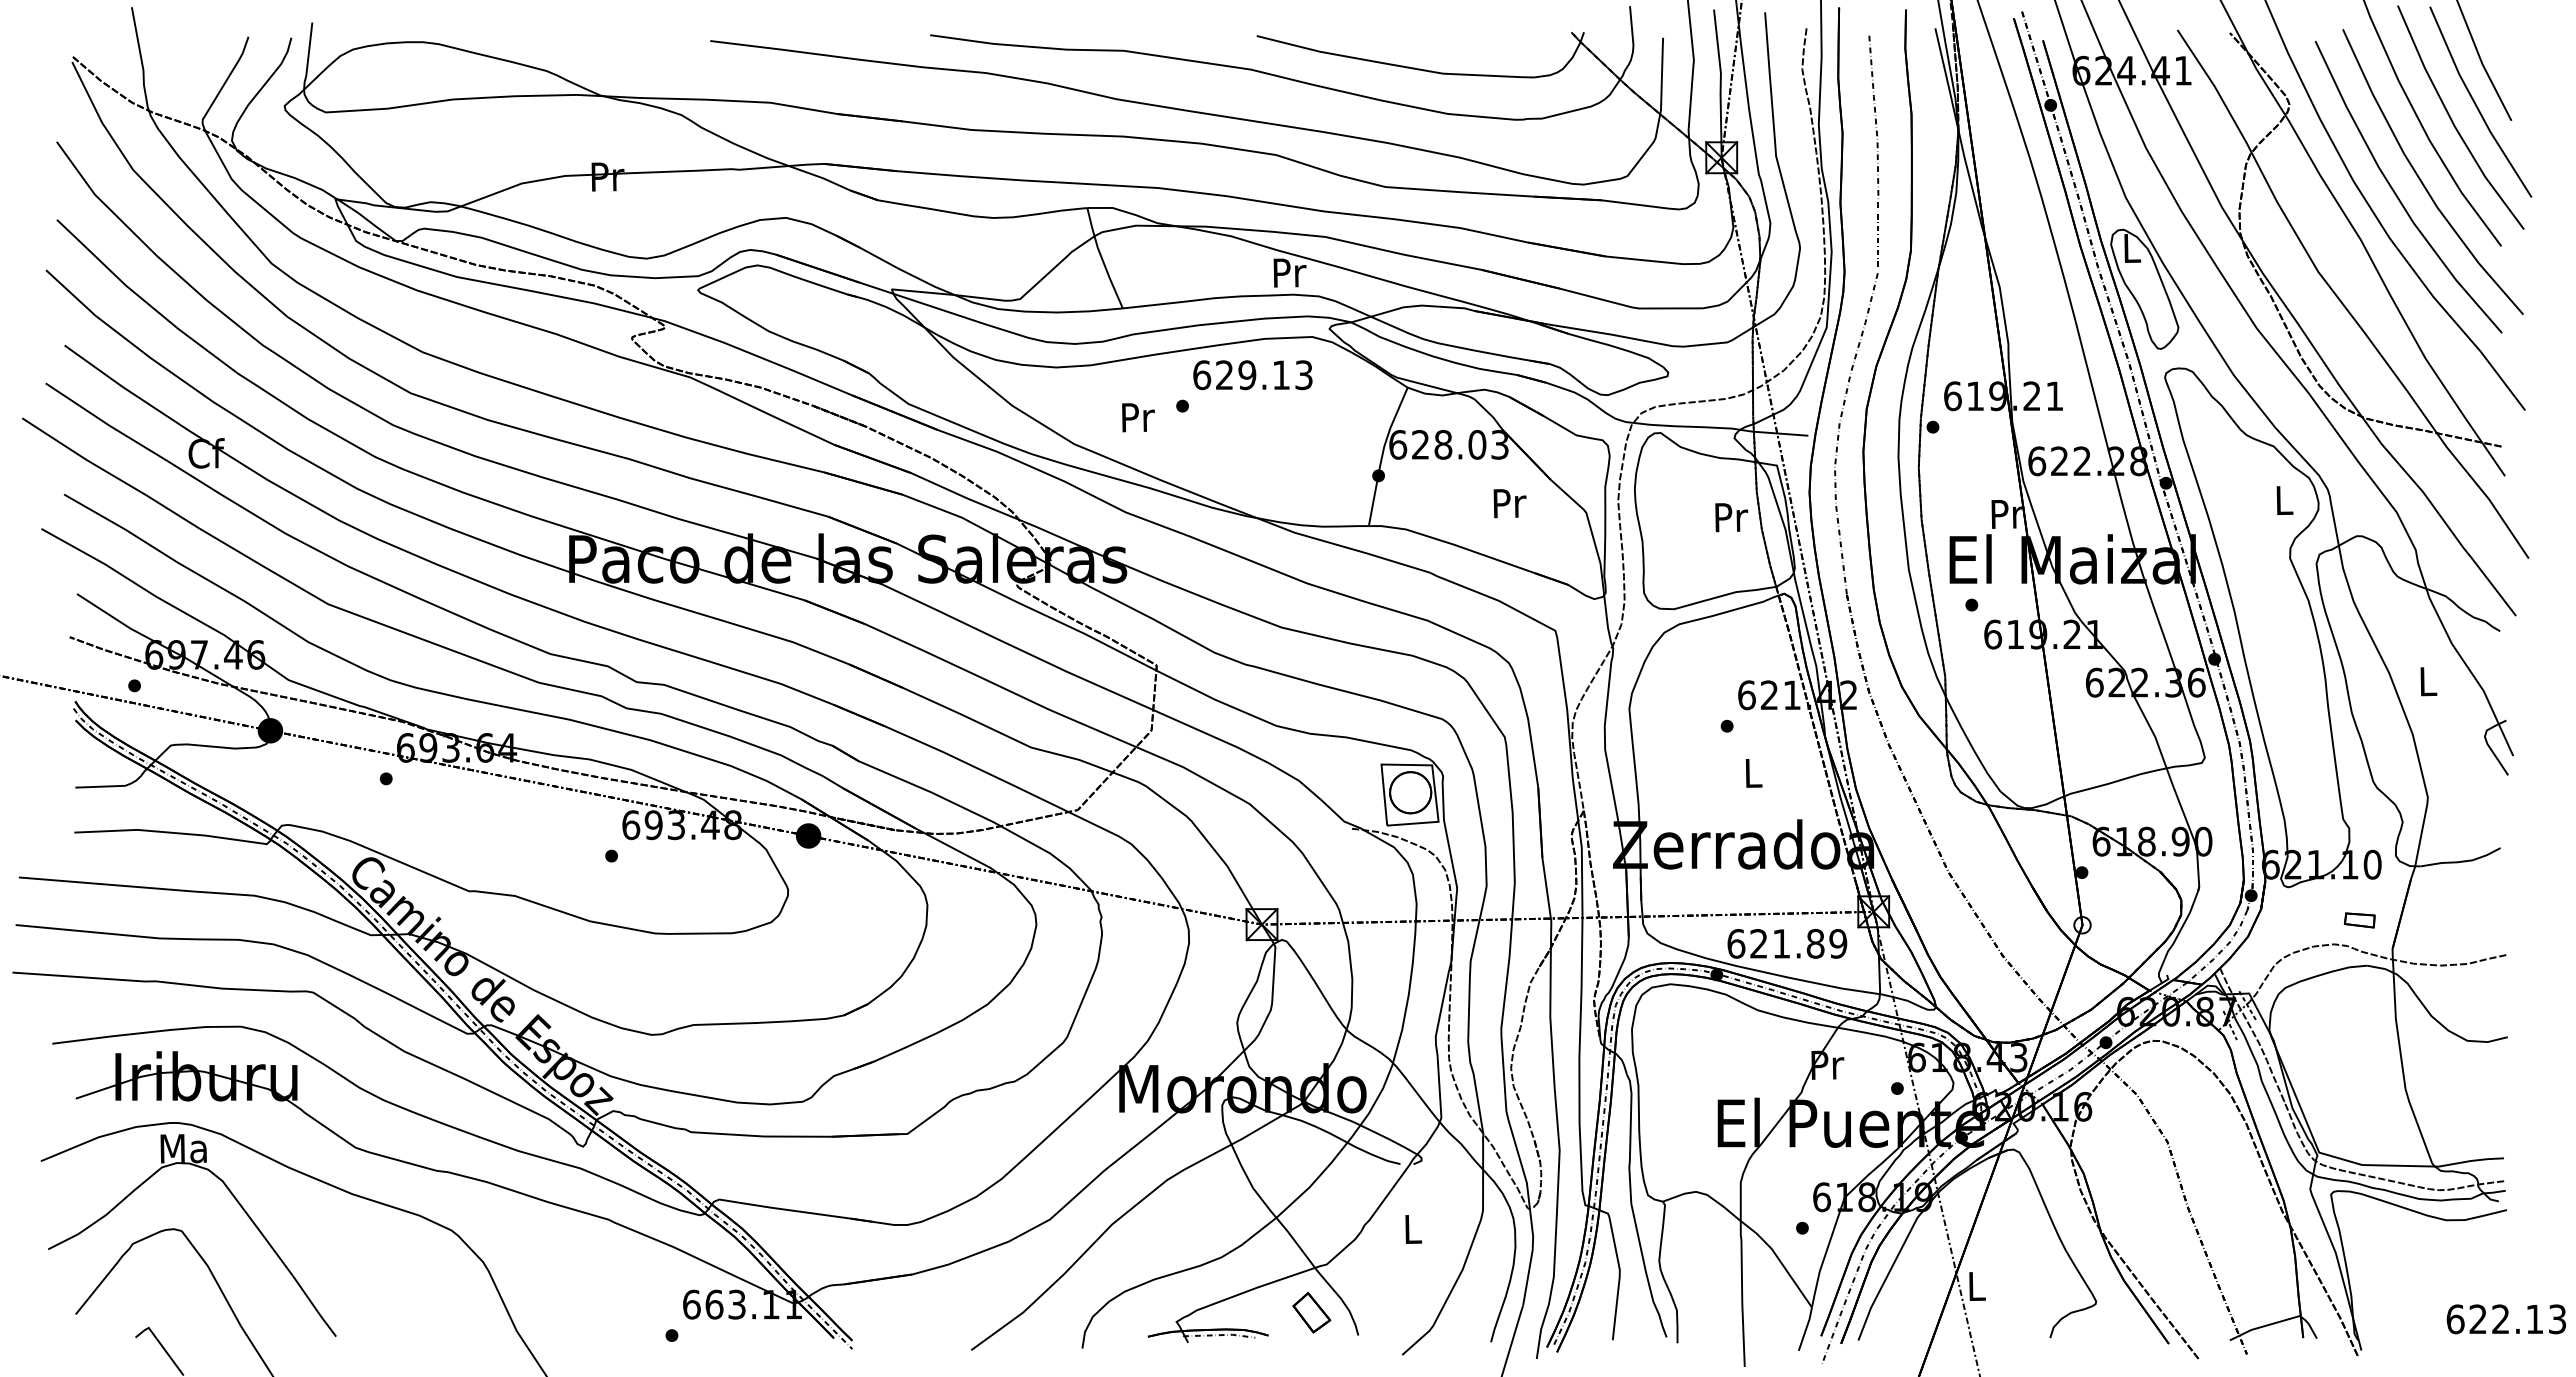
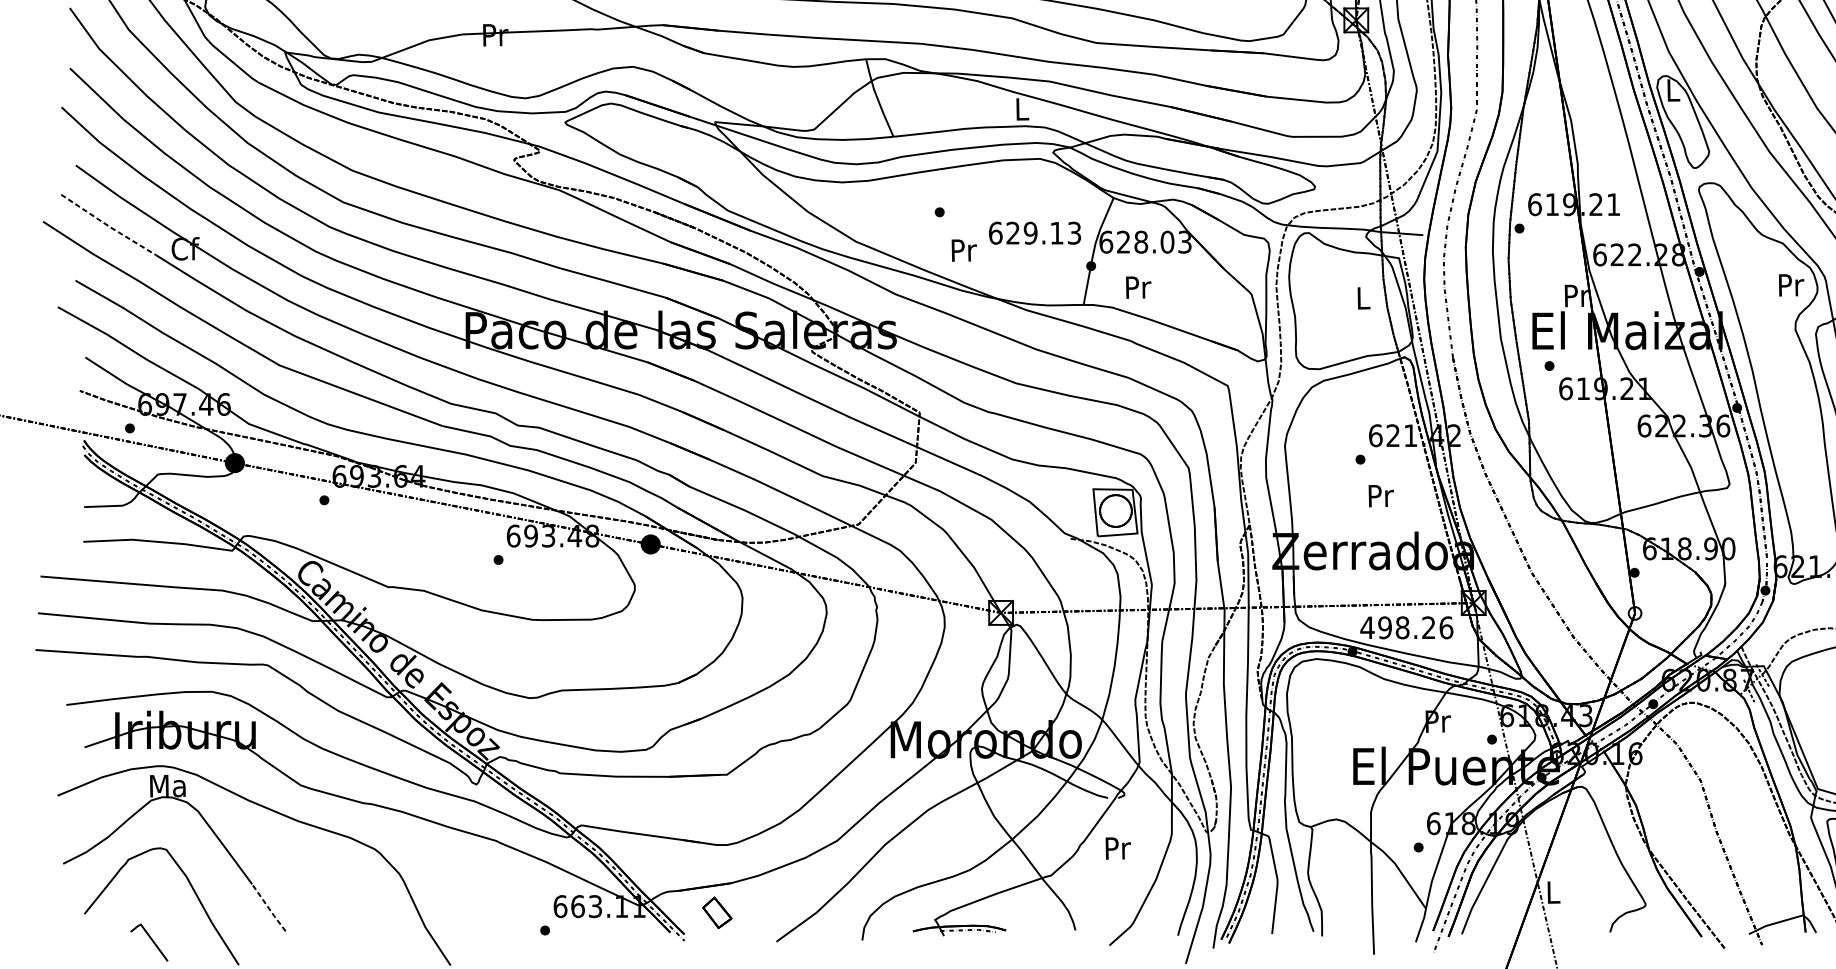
text: (1289, 272) -> (1022, 109), Pr -> L
text: (1252, 375) -> (1034, 233), moved
text: (1138, 417) -> (964, 250), moved
line: (107, 424) -> (108, 226), solid -> dashed
text: (2284, 500) -> (1791, 285), L -> Pr
text: (1509, 503) -> (1138, 287), moved
text: (1731, 517) -> (1363, 298), Pr -> L
text: (1753, 773) -> (1380, 496), L -> Pr
text: (1786, 943) -> (1406, 627), 621.89 -> 498.26
text: (1413, 1229) -> (1118, 848), L -> Pr
line: (314, 1306) -> (268, 908), solid -> dashed
part: (1311, 1312) -> (717, 912), moved

